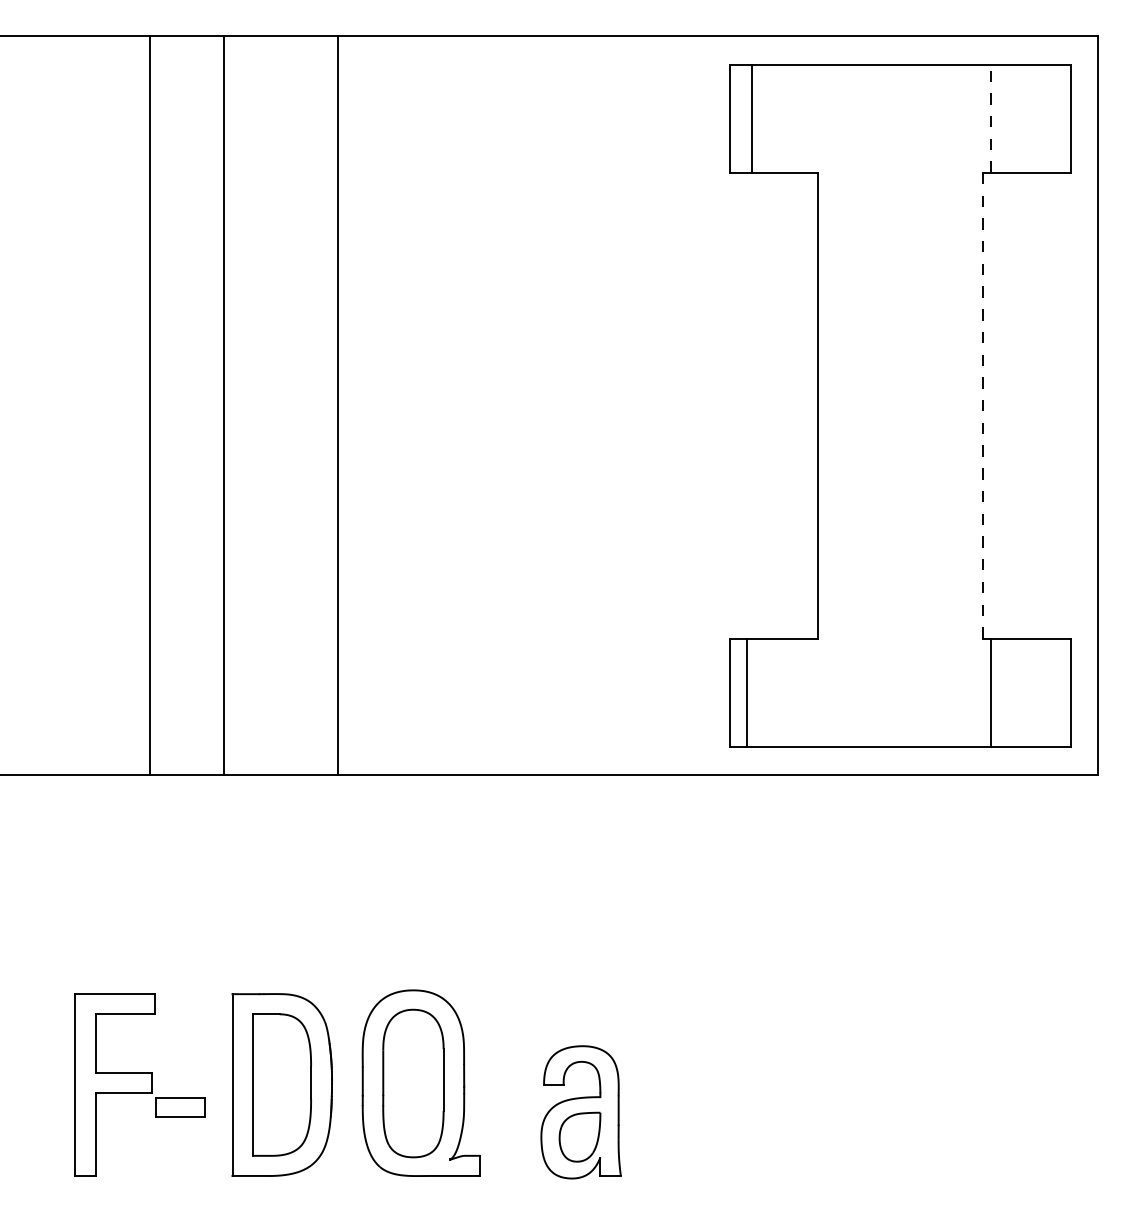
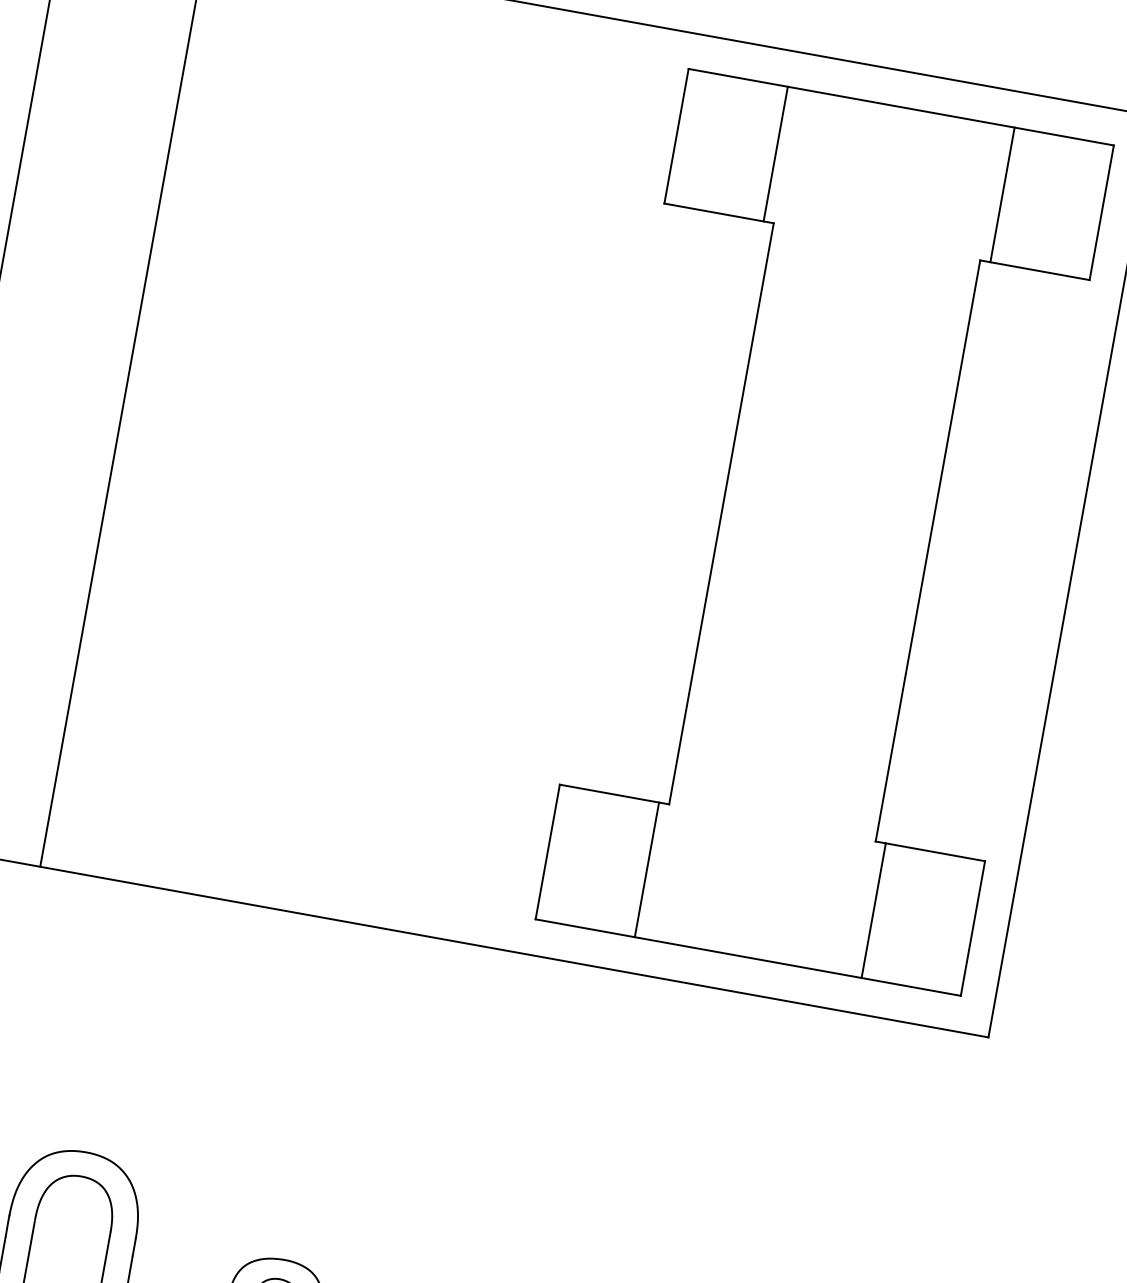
line: (751, 118) -> (775, 153), moved
line: (991, 118) -> (1002, 194), dashed -> solid
line: (983, 405) -> (928, 550), dashed -> solid
line: (746, 692) -> (646, 869), moved

